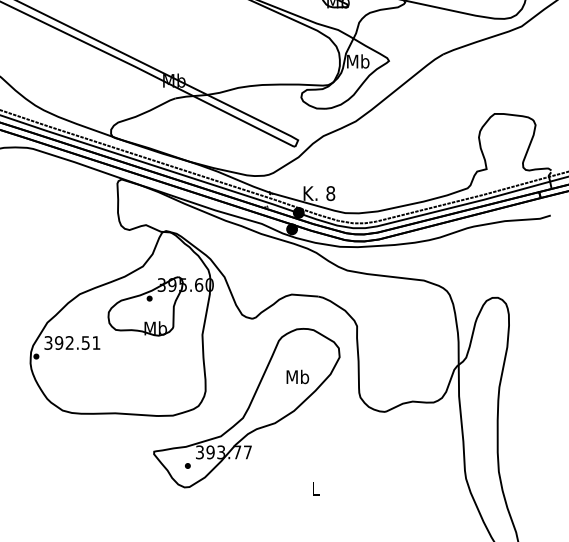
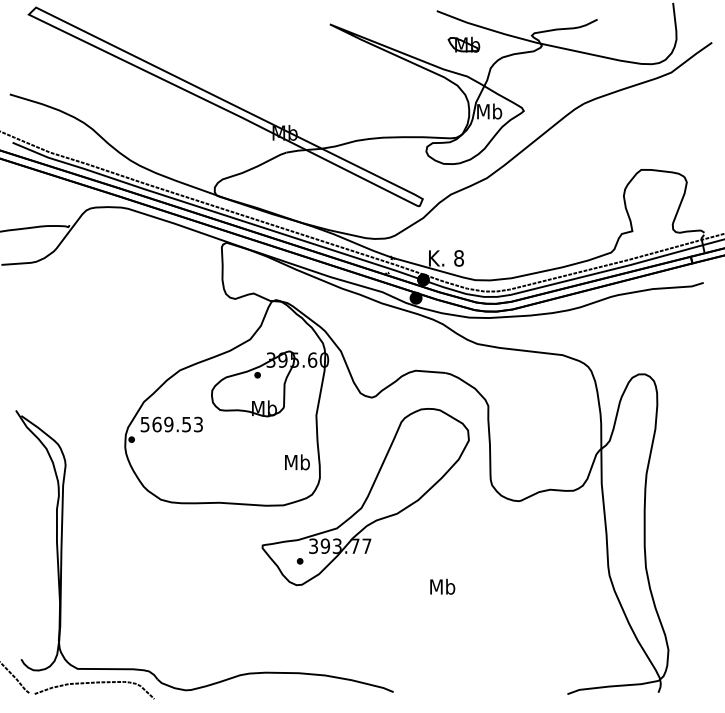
text: (72, 342) -> (171, 424), 392.51 -> 569.53
text: (297, 377) -> (297, 462), moved
text: (315, 488) -> (442, 586), L -> Mb

